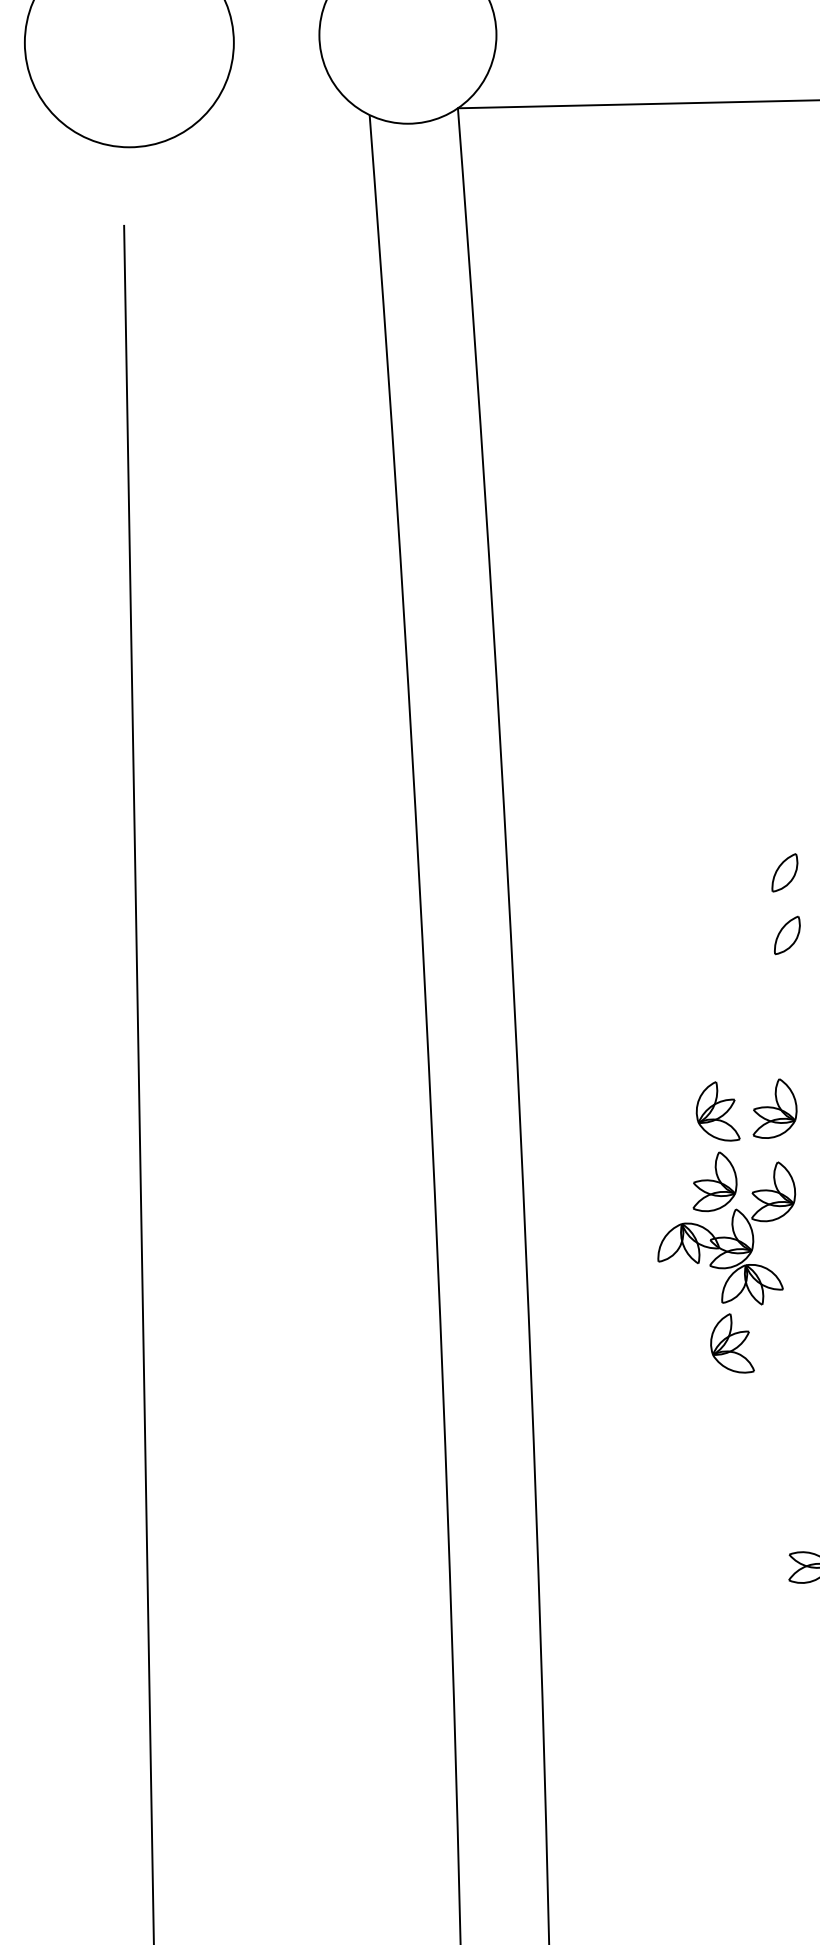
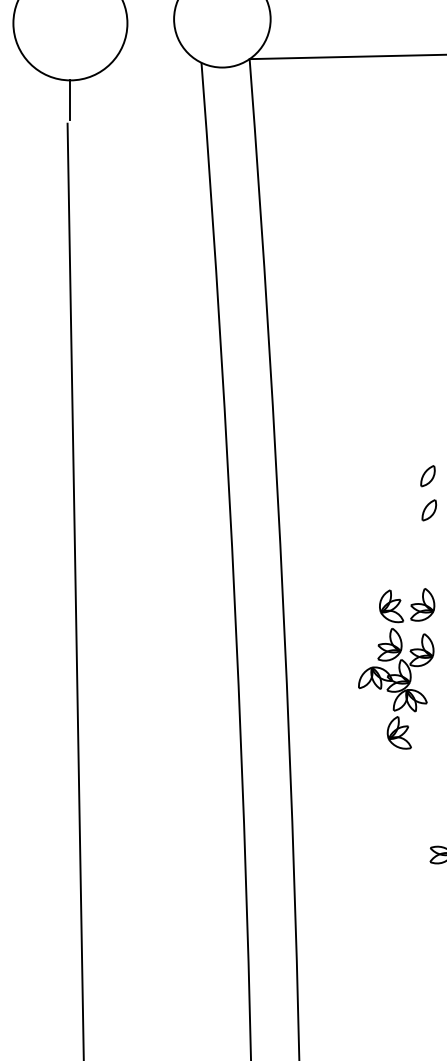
line: (129, 182) -> (70, 99), added

